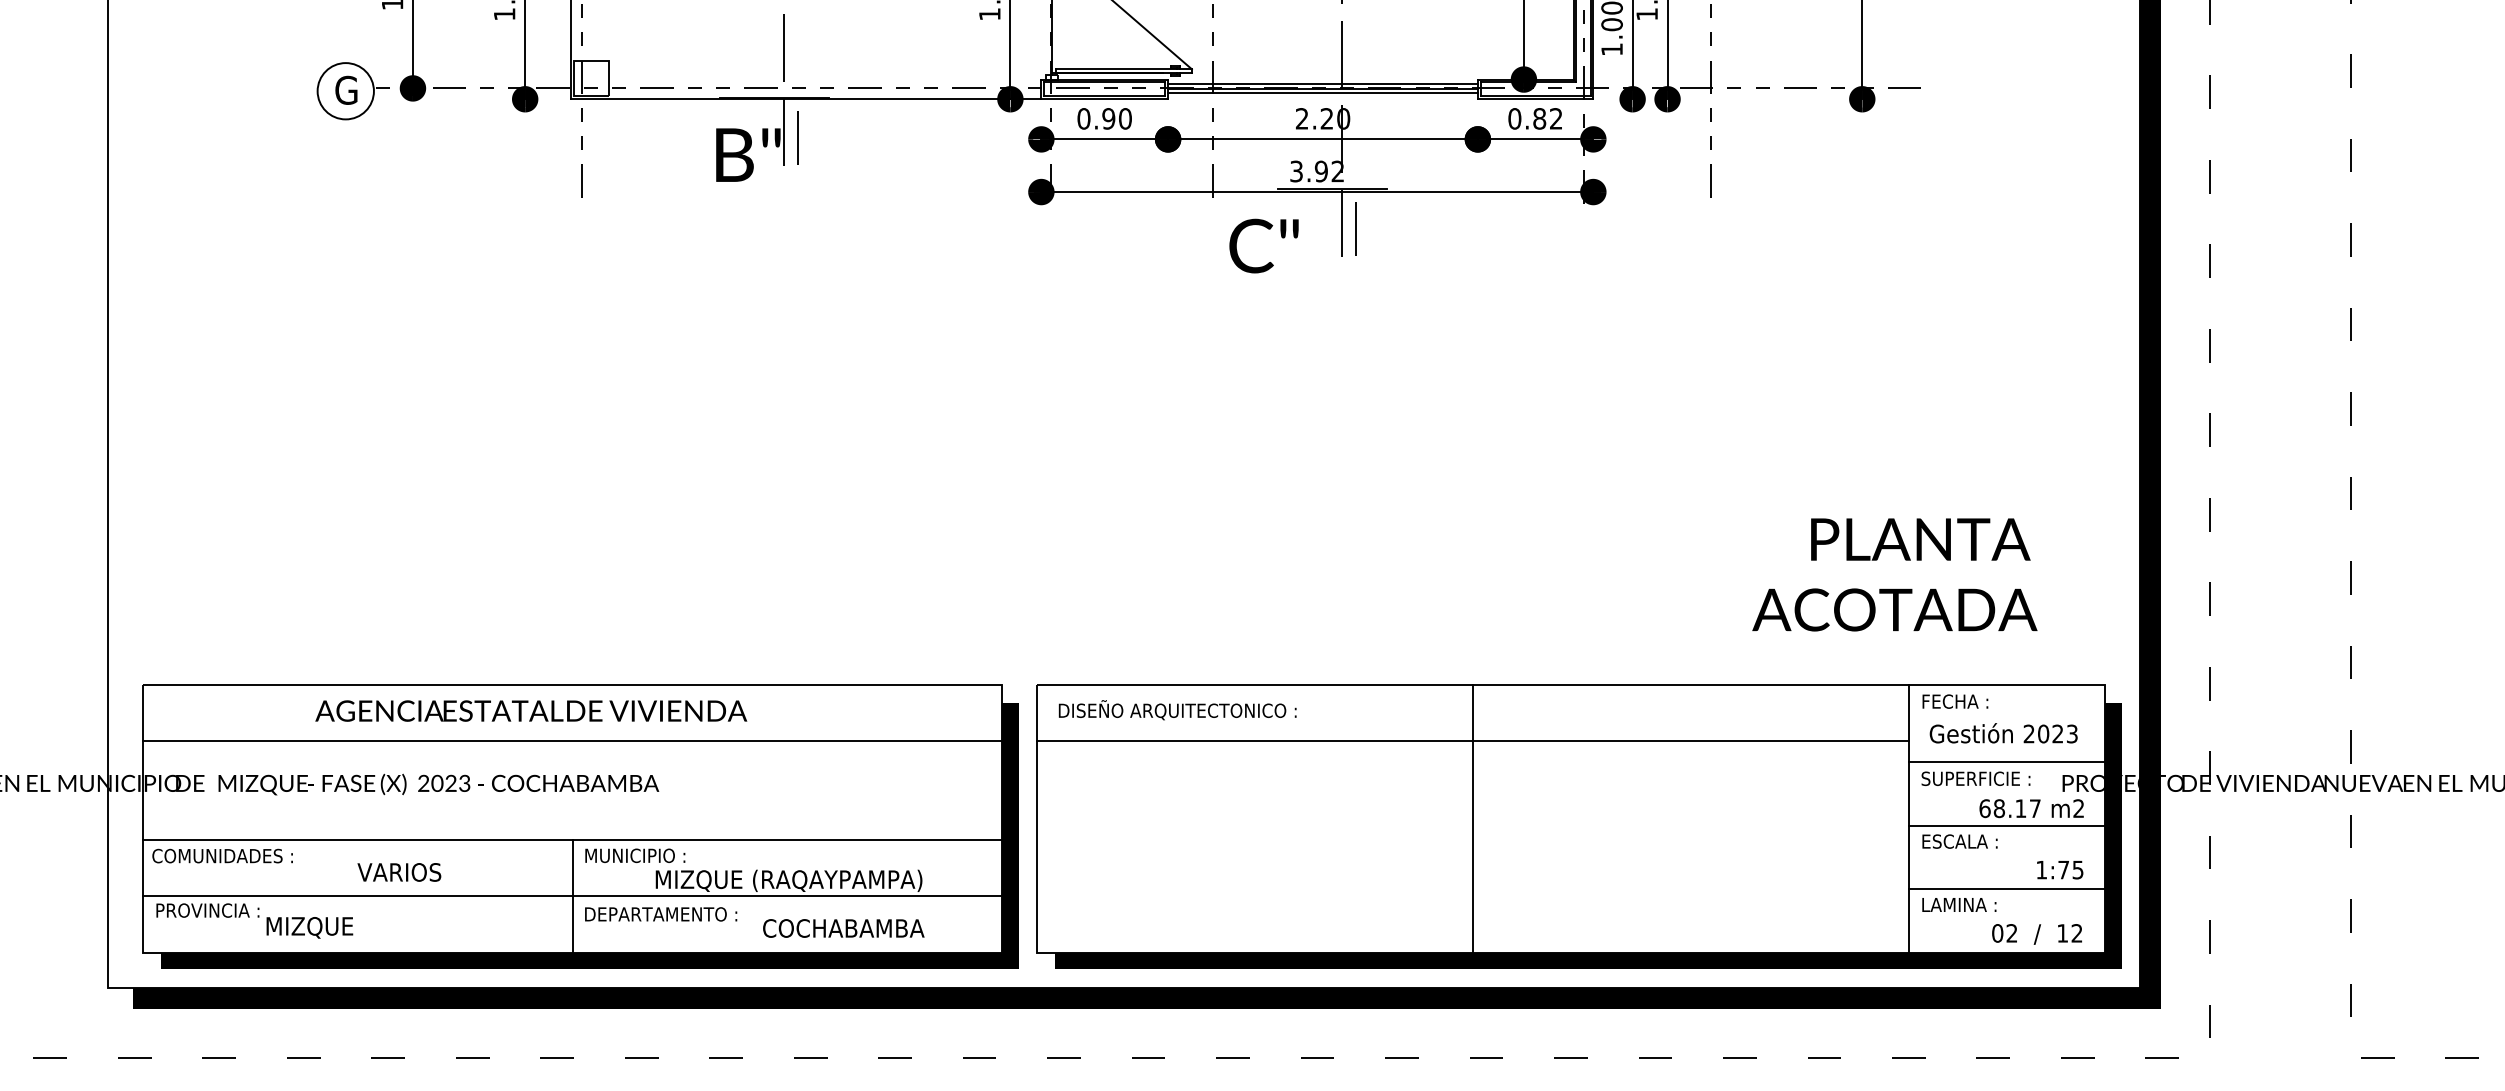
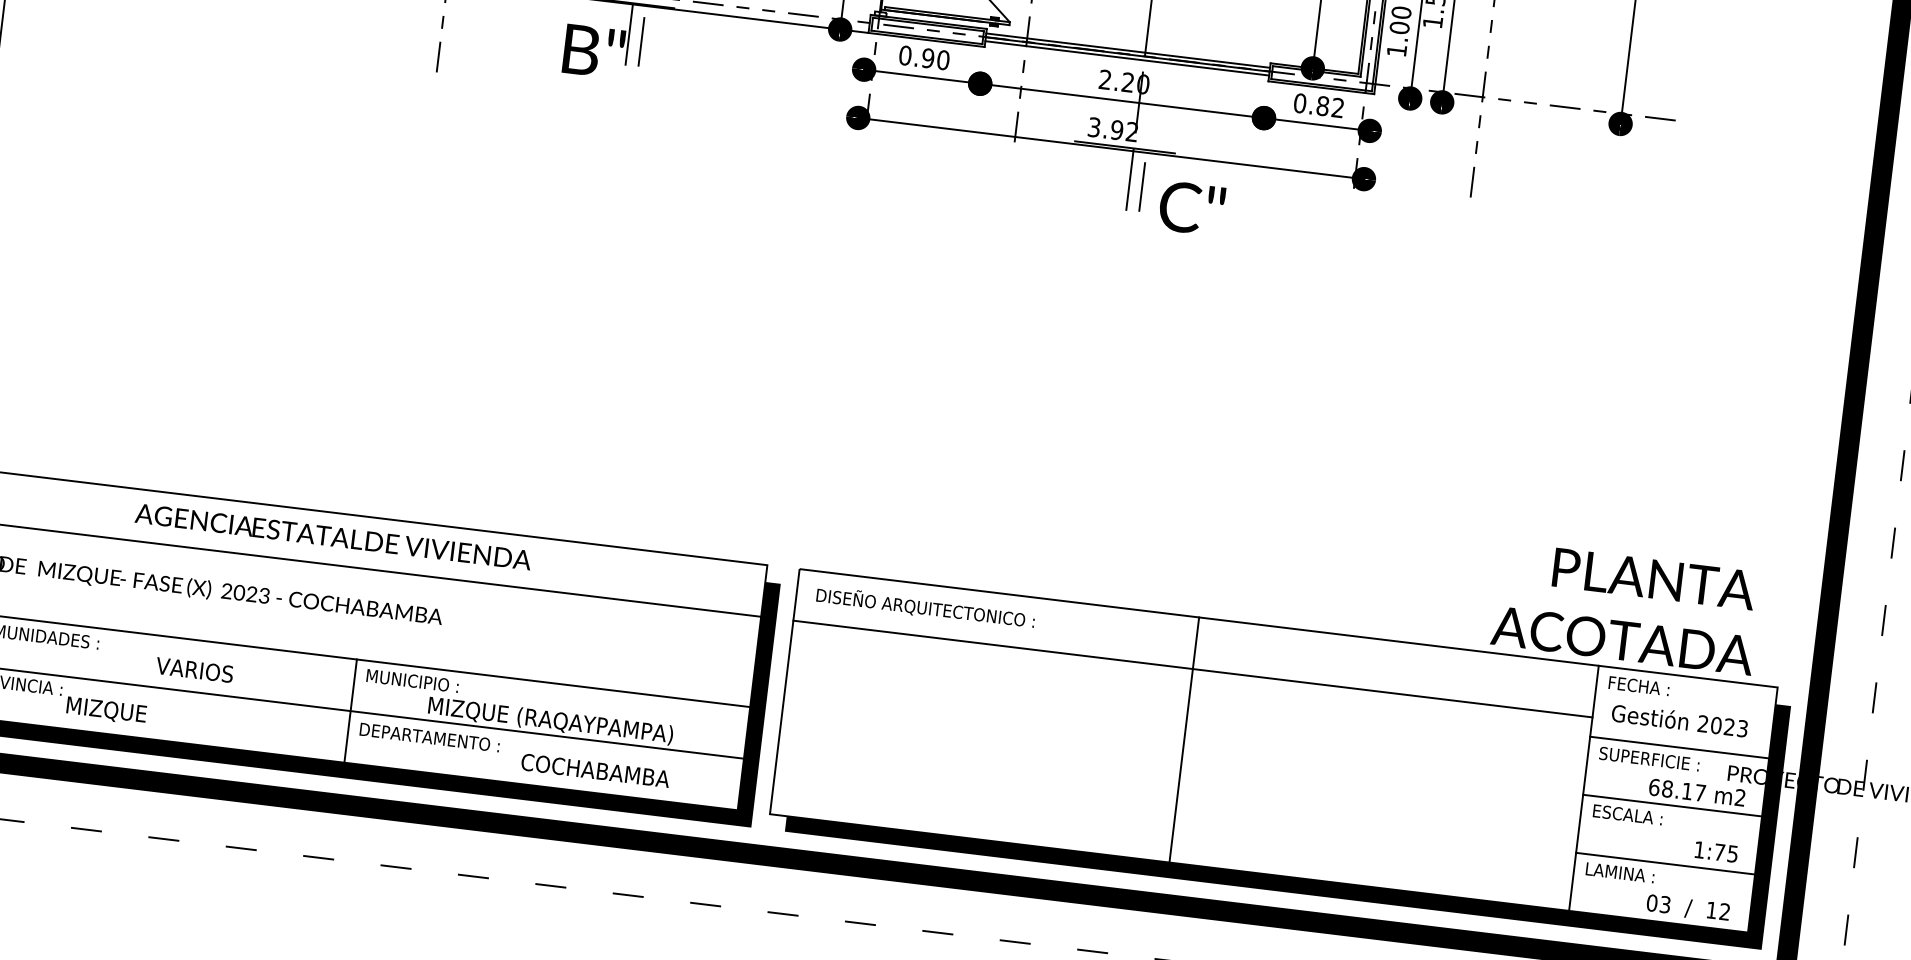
text: (1263, 245) -> (1191, 207), moved
text: (1894, 574) -> (1626, 608), moved
text: (2011, 933) -> (1664, 904), 02 -> 03

